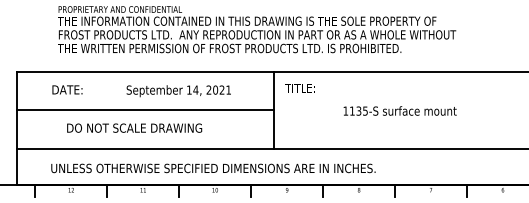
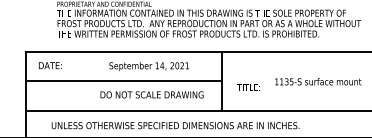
text: (299, 88) -> (248, 87), moved
text: (67, 89) -> (50, 65), moved
text: (134, 127) -> (152, 94), moved

